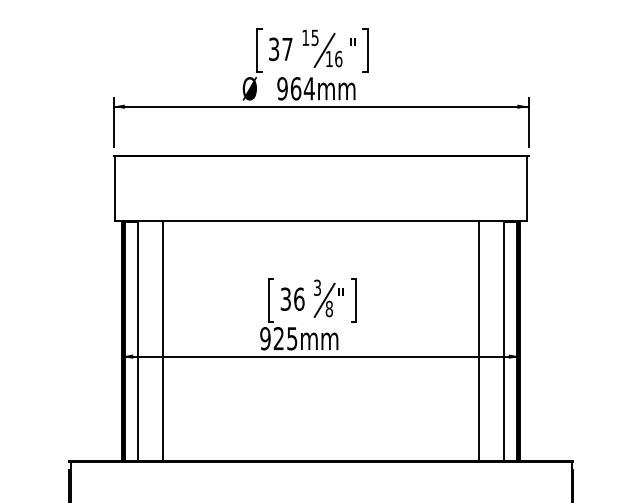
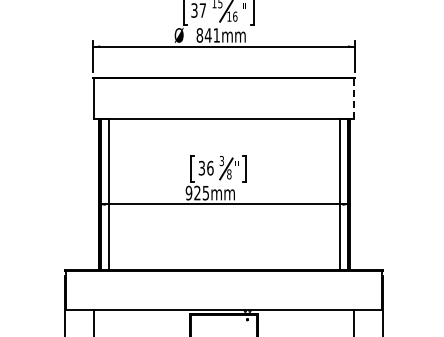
text: (296, 88) -> (208, 35), 964mm -> 841mm
line: (526, 187) -> (353, 97), solid -> dashed
line: (163, 339) -> (124, 193), removed
line: (480, 339) -> (324, 193), removed

